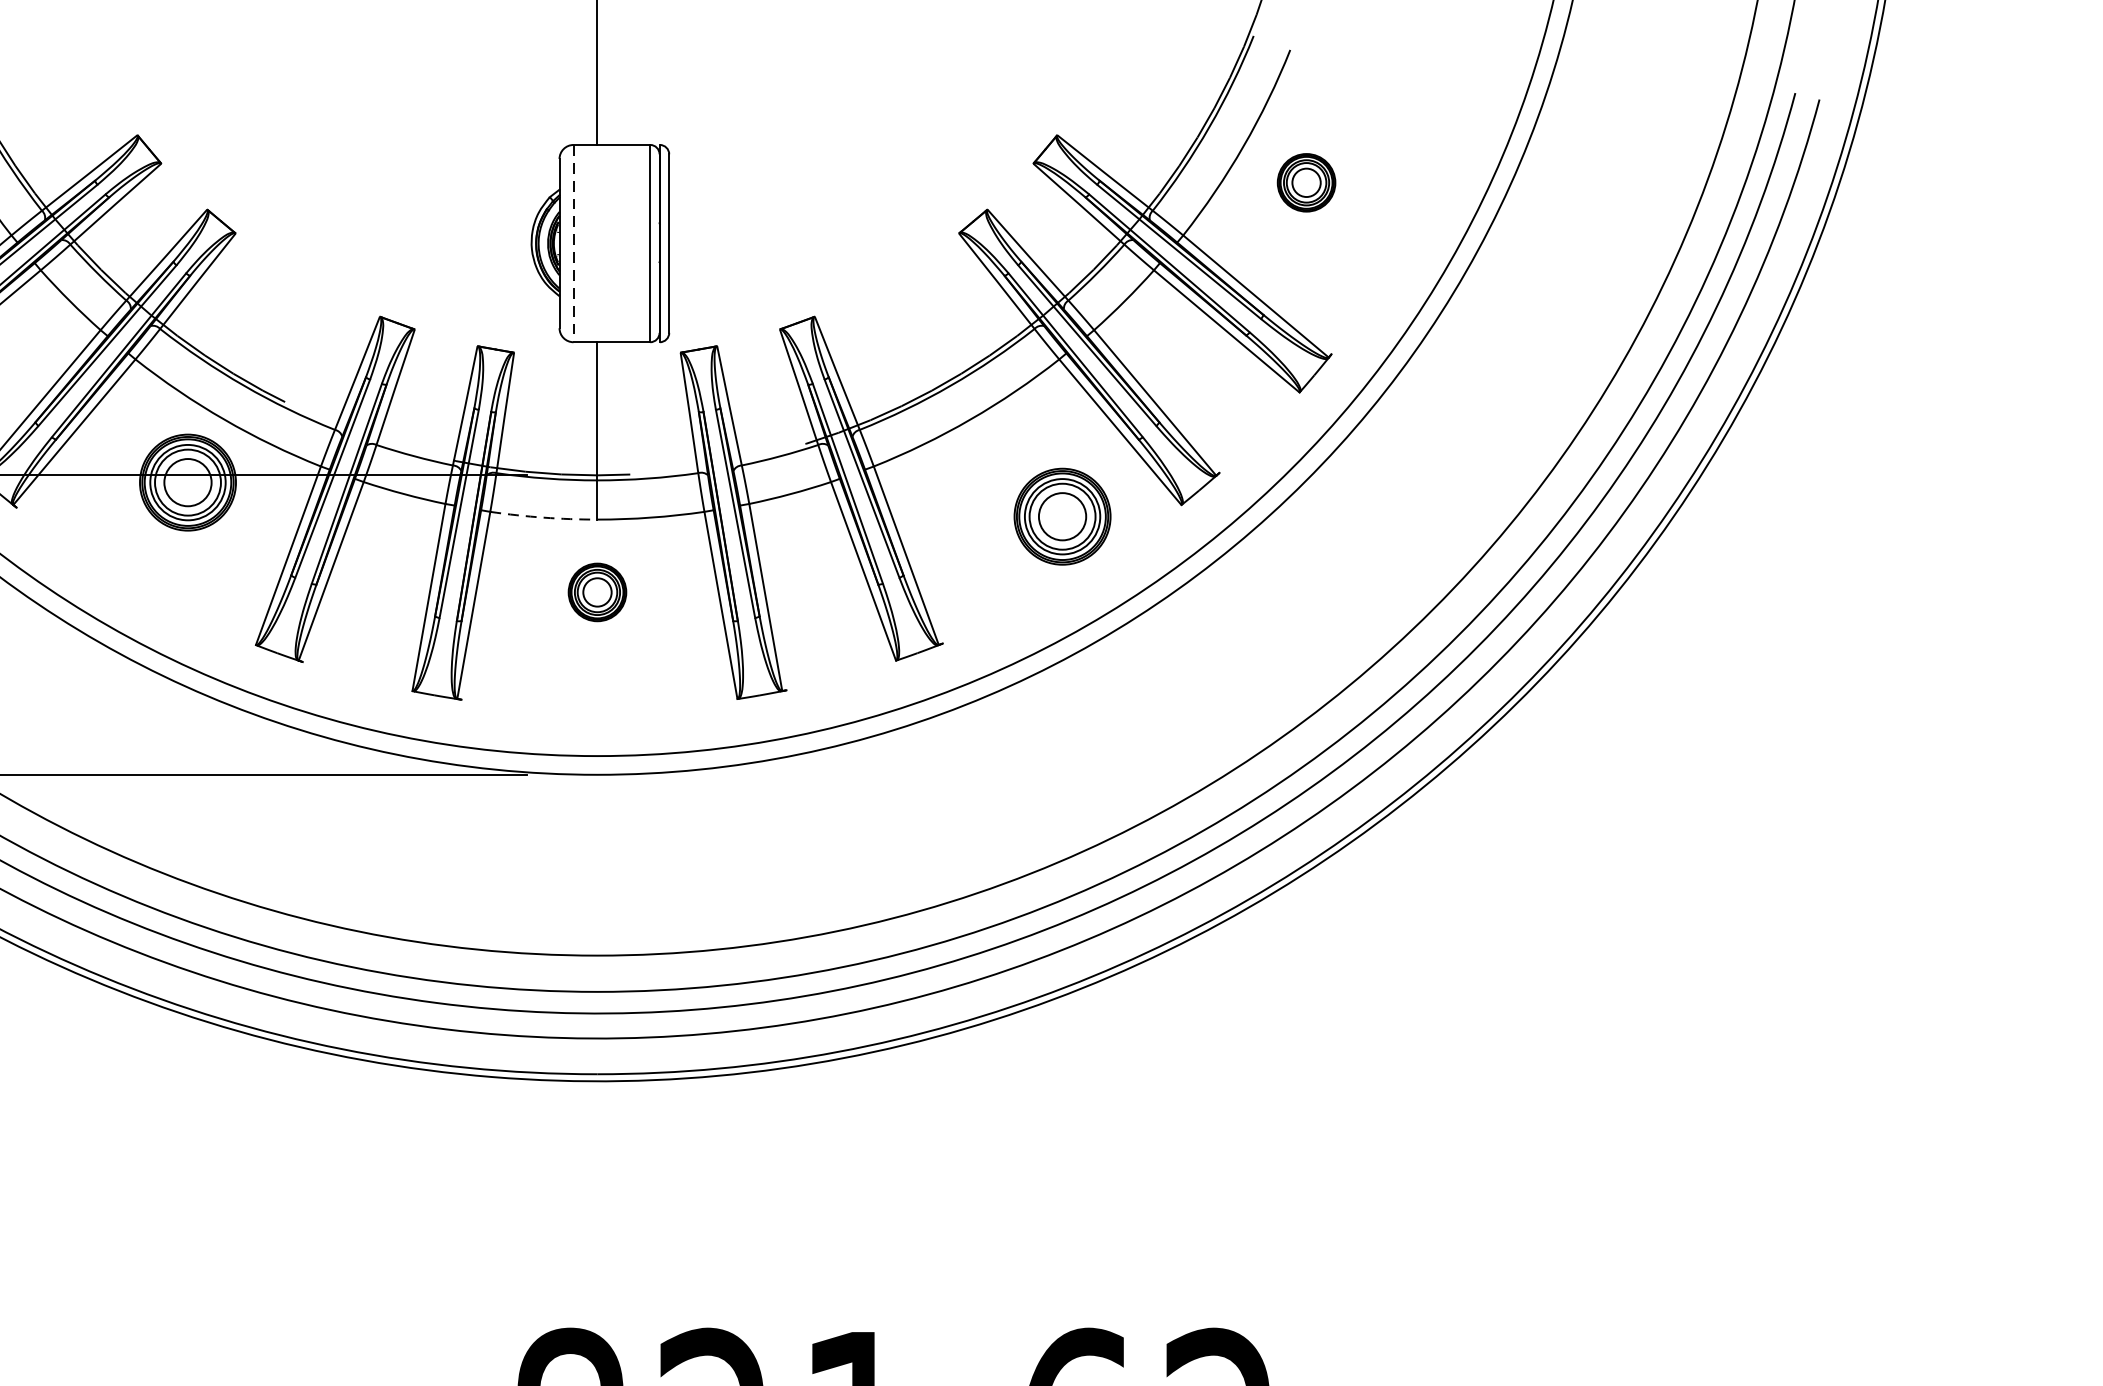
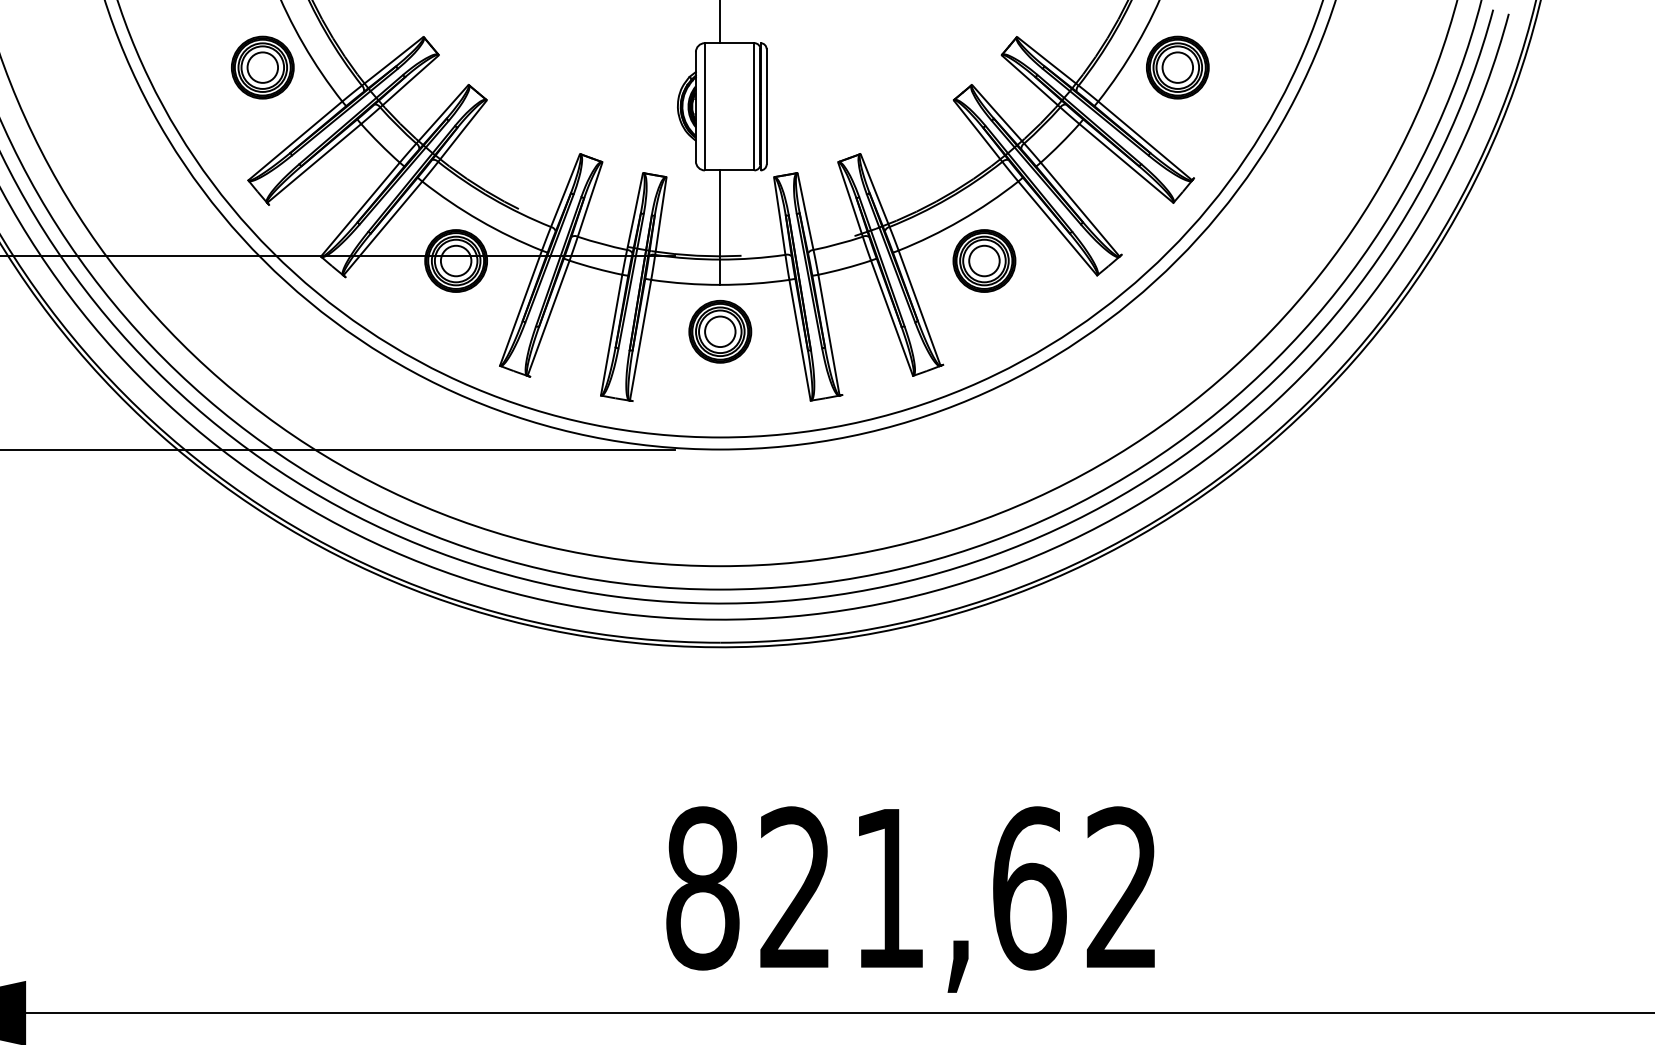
part: (1305, 182) -> (1177, 67), size x1.67
line: (572, 243) -> (704, 106), dashed -> solid
part: (1062, 515) -> (984, 260), moved
arc: (543, 517) -> (685, 283), dashed -> solid
part: (597, 591) -> (720, 331), size x1.67

